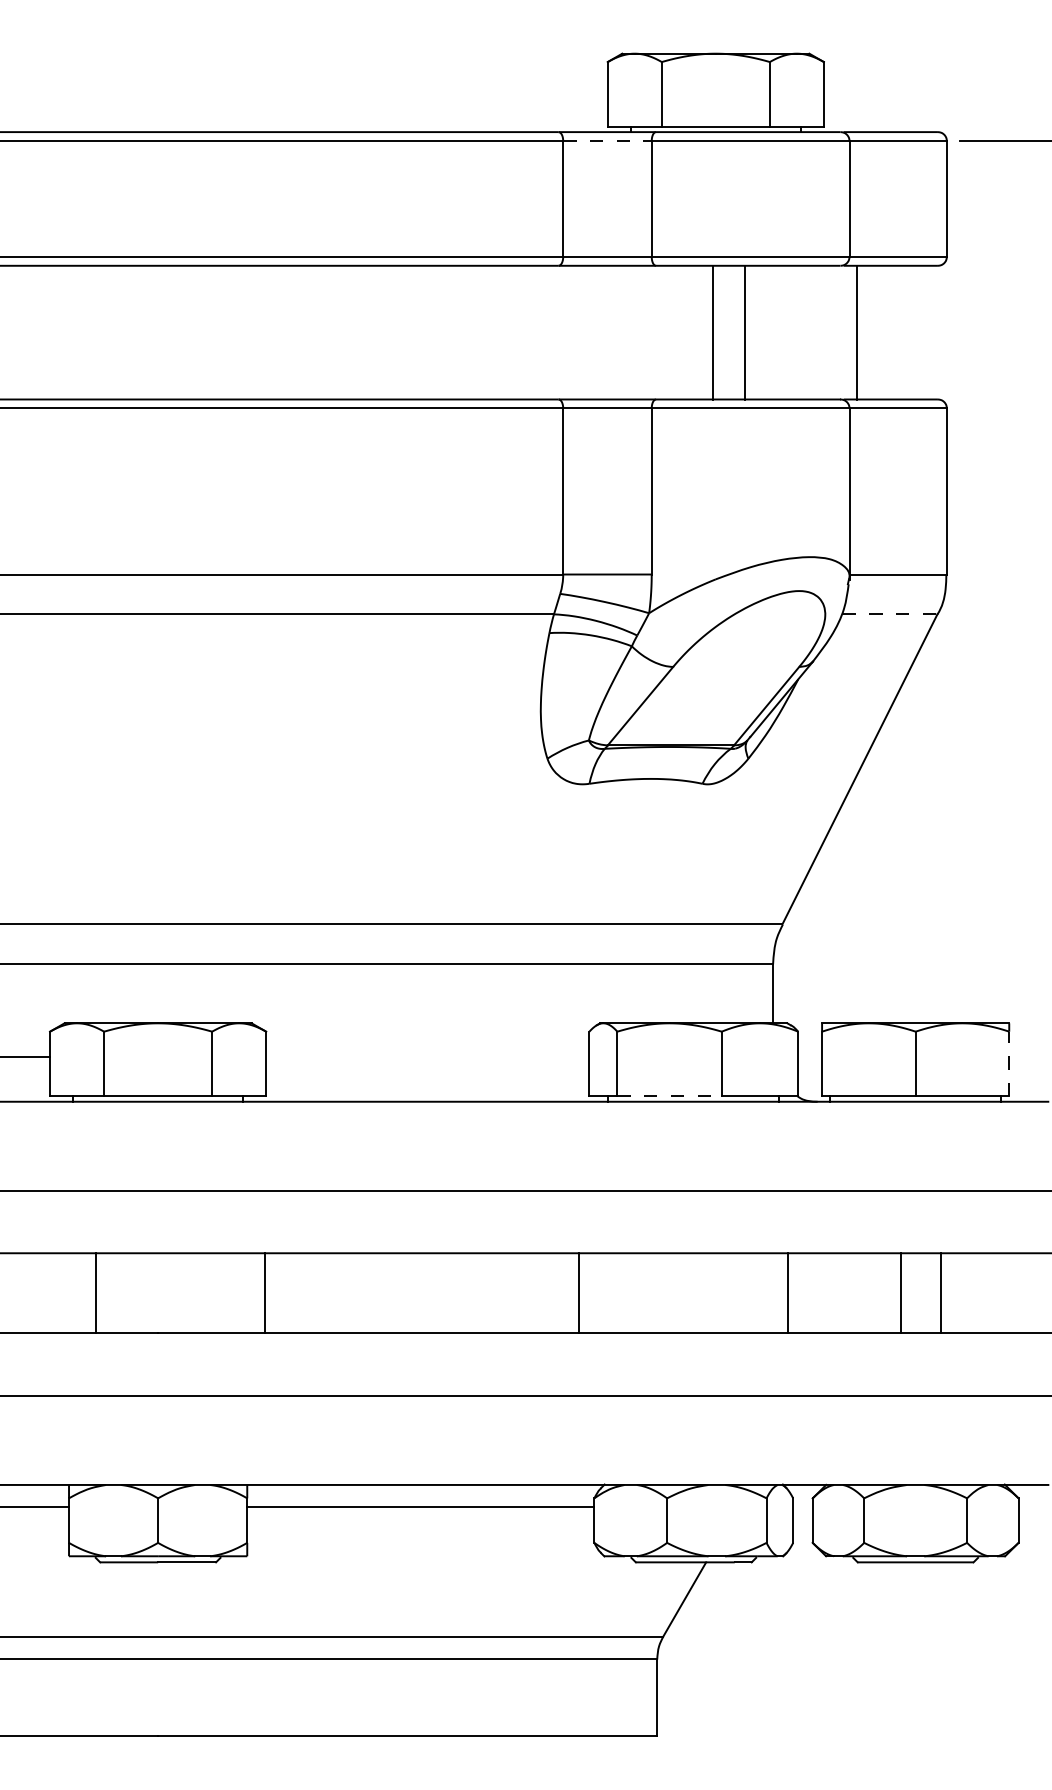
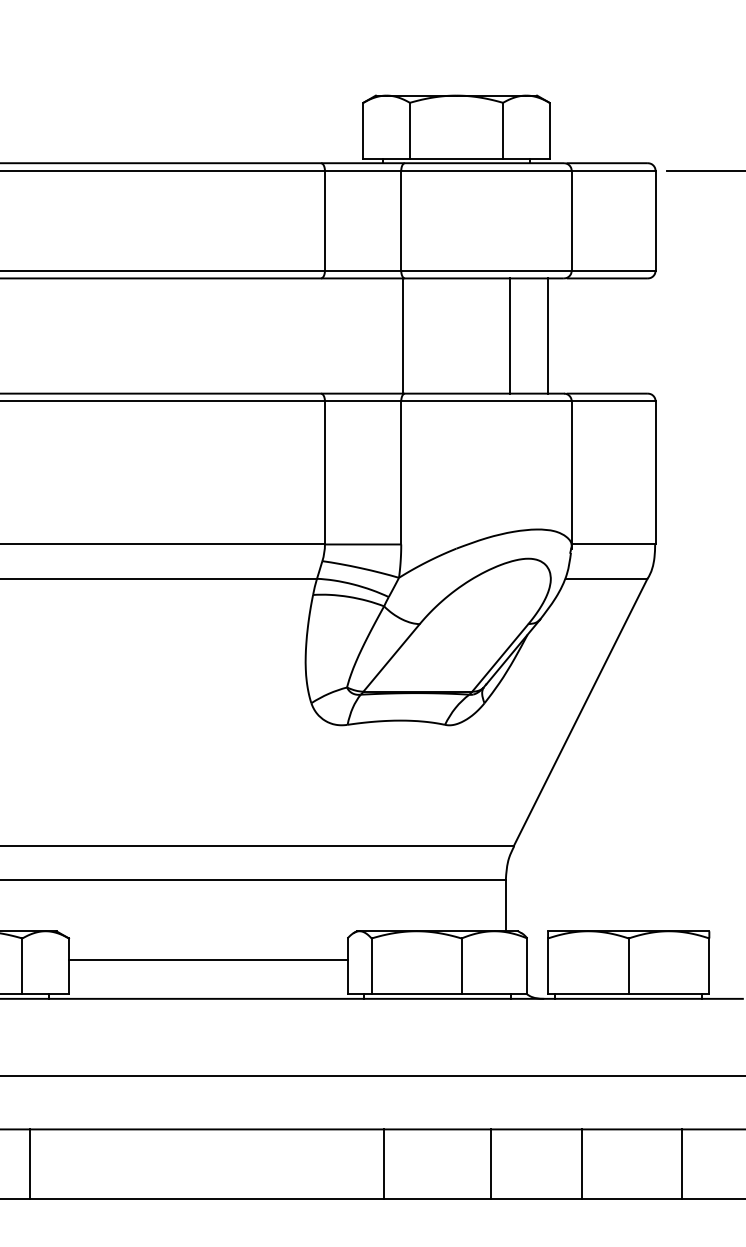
line: (607, 141) -> (363, 171), dashed -> solid
line: (713, 332) -> (402, 335), moved
line: (745, 332) -> (510, 335), moved
line: (857, 332) -> (548, 335), moved
line: (890, 614) -> (607, 578), dashed -> solid
line: (427, 1057) -> (207, 960), added
line: (1009, 1063) -> (709, 965), dashed -> solid
line: (670, 1096) -> (417, 994), dashed -> solid
line: (264, 1293) -> (29, 1164), moved
line: (579, 1293) -> (383, 1164), moved
line: (788, 1293) -> (491, 1164), moved
line: (900, 1293) -> (582, 1164), moved
line: (941, 1293) -> (682, 1164), moved

